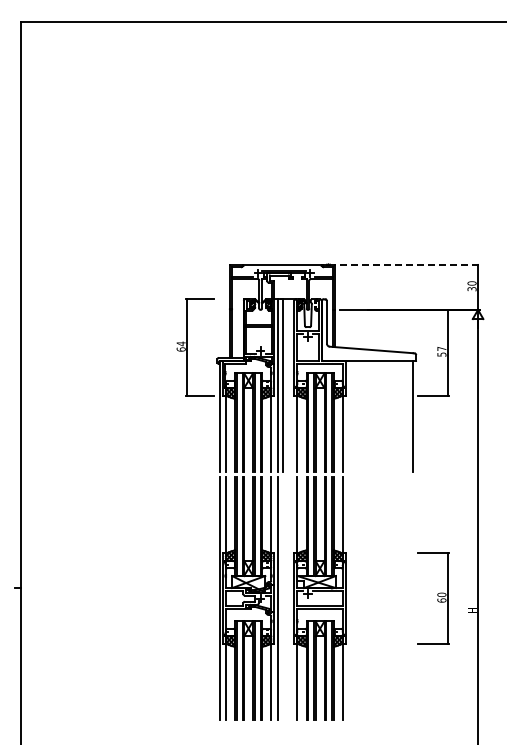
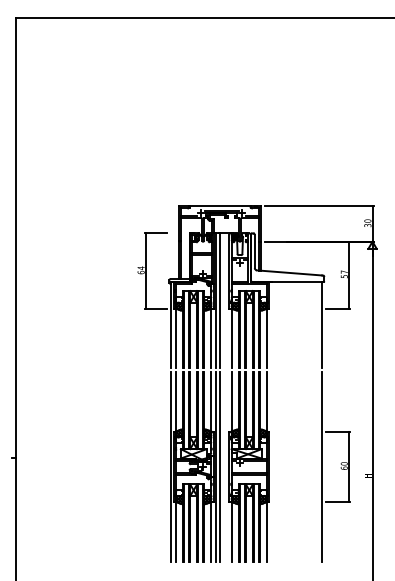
line: (409, 264) -> (319, 206), dashed -> solid
line: (282, 598) -> (220, 466), added
line: (413, 598) -> (322, 466), added

